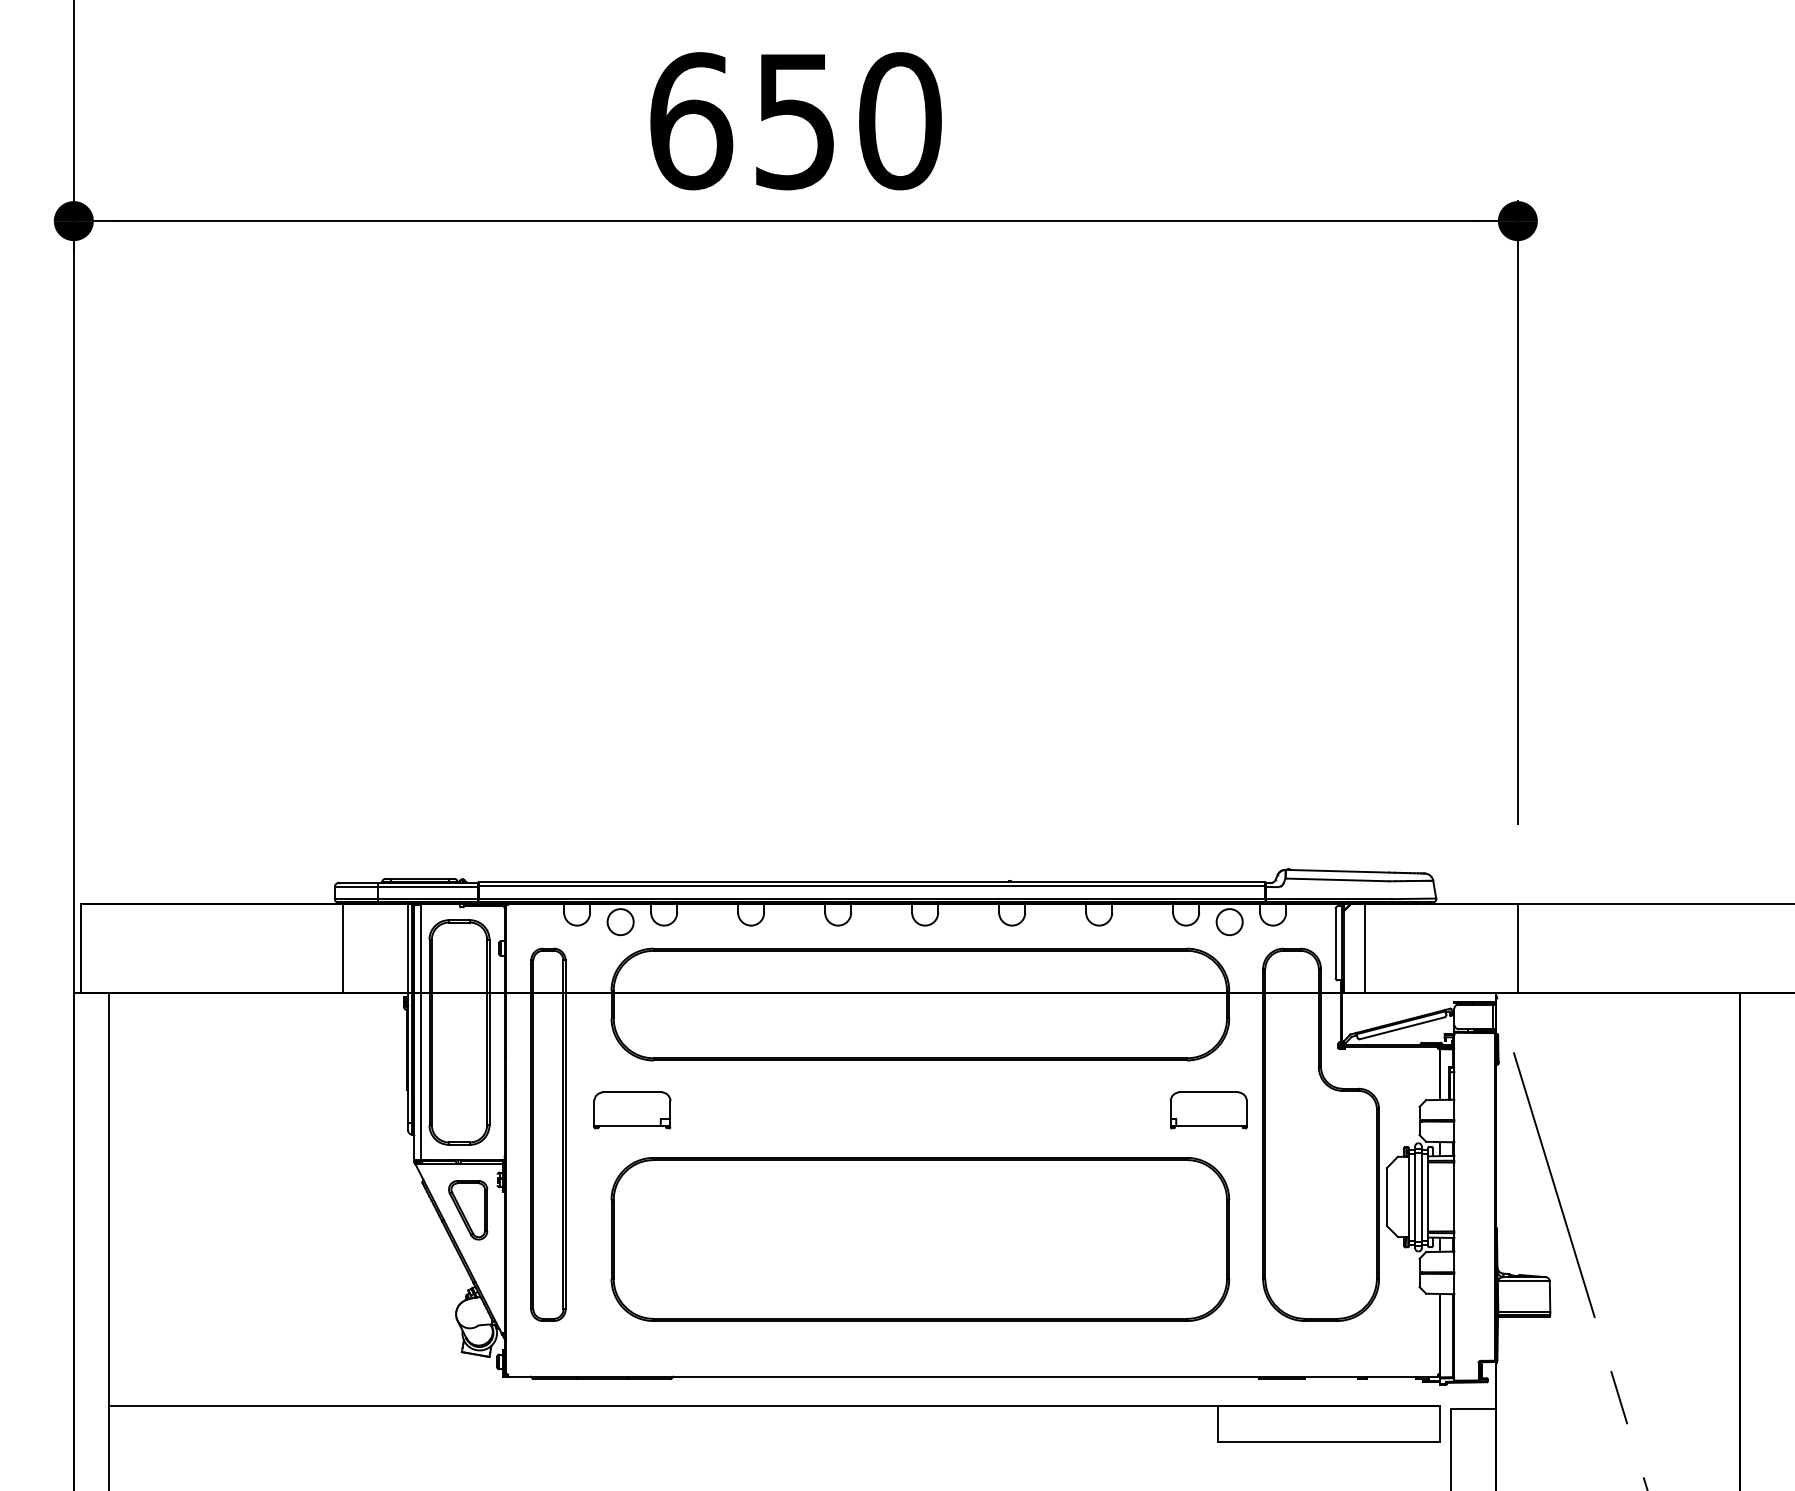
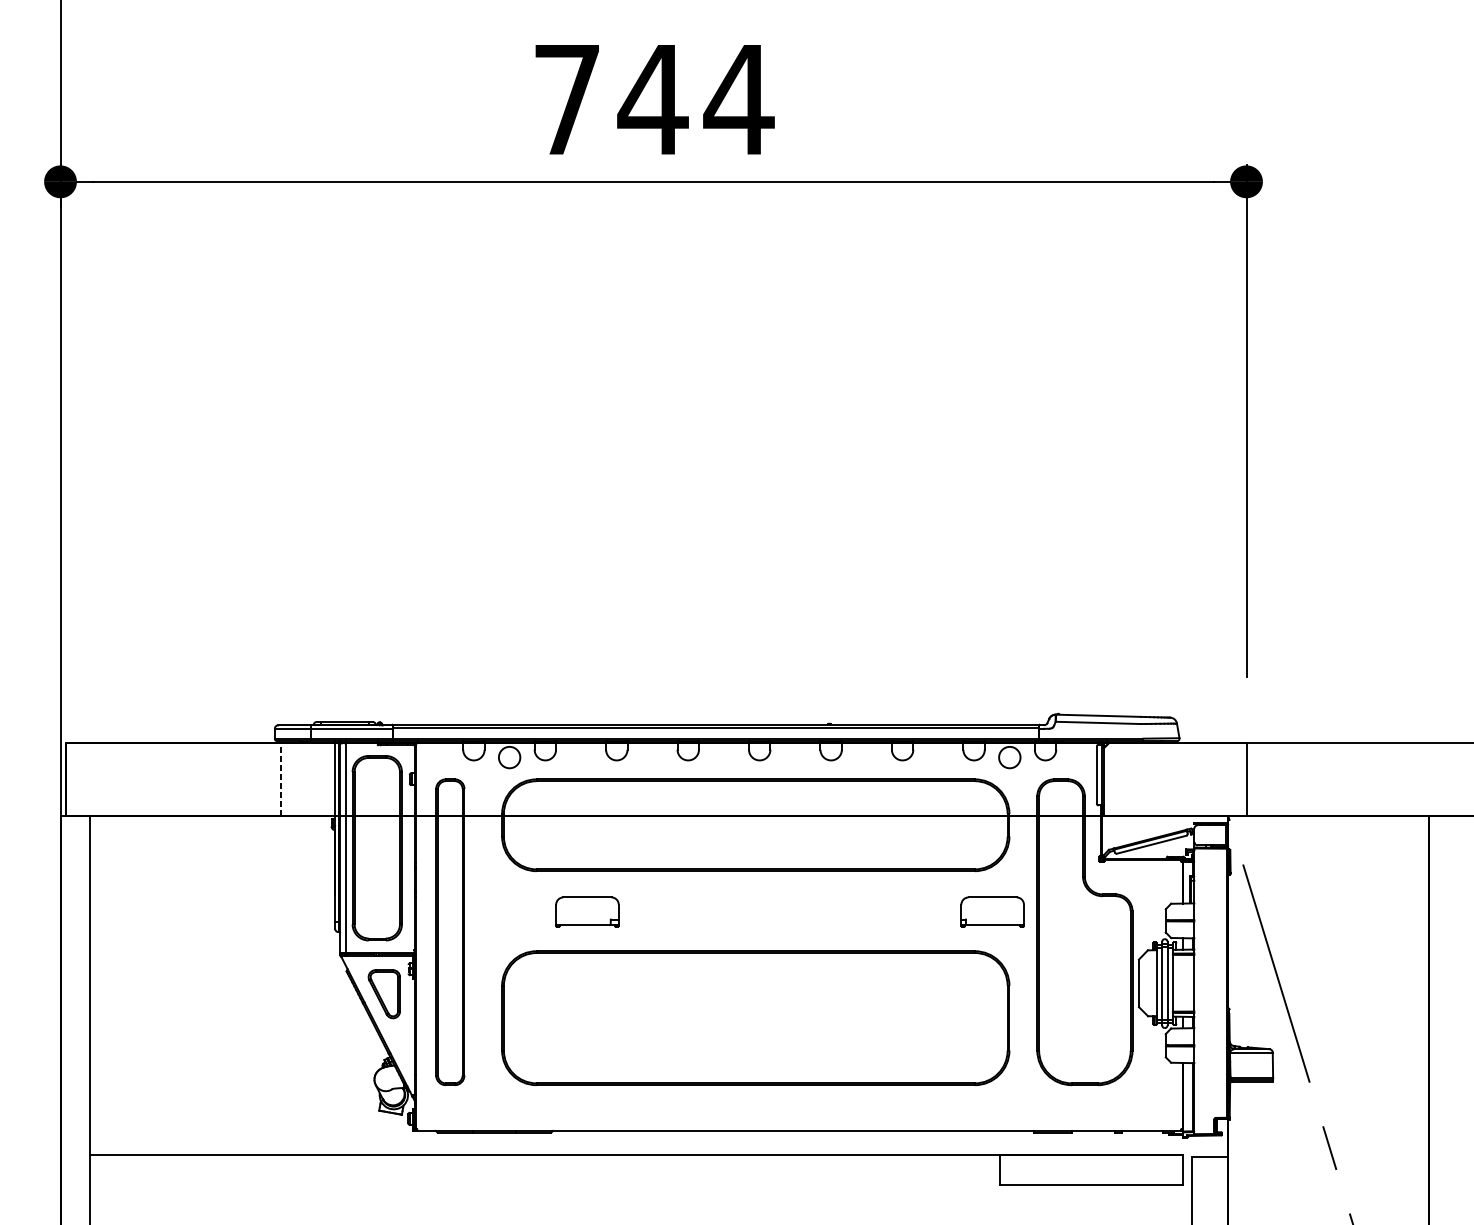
text: (796, 121) -> (654, 100), 650 -> 744
line: (342, 948) -> (281, 779), solid -> dashed
line: (1364, 948) -> (1120, 779), removed
part: (632, 1110) -> (587, 912), moved

